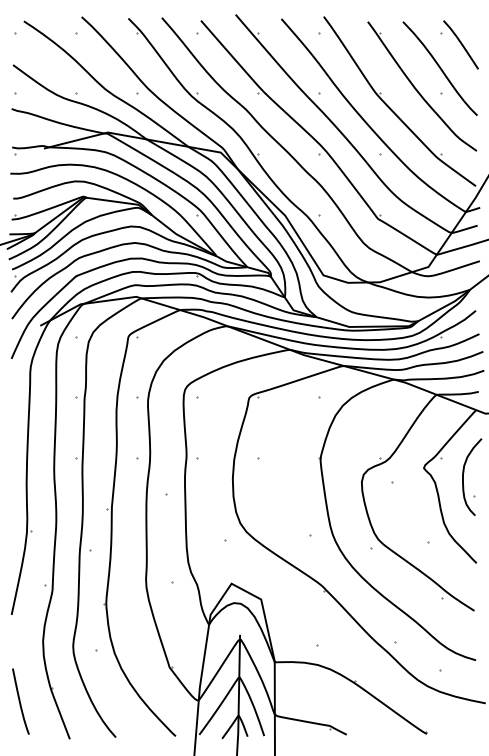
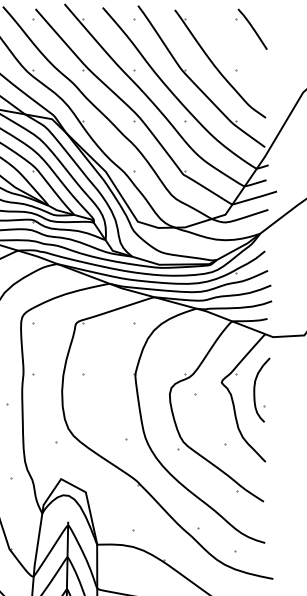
curve: (439, 68) -> (234, 49), removed

